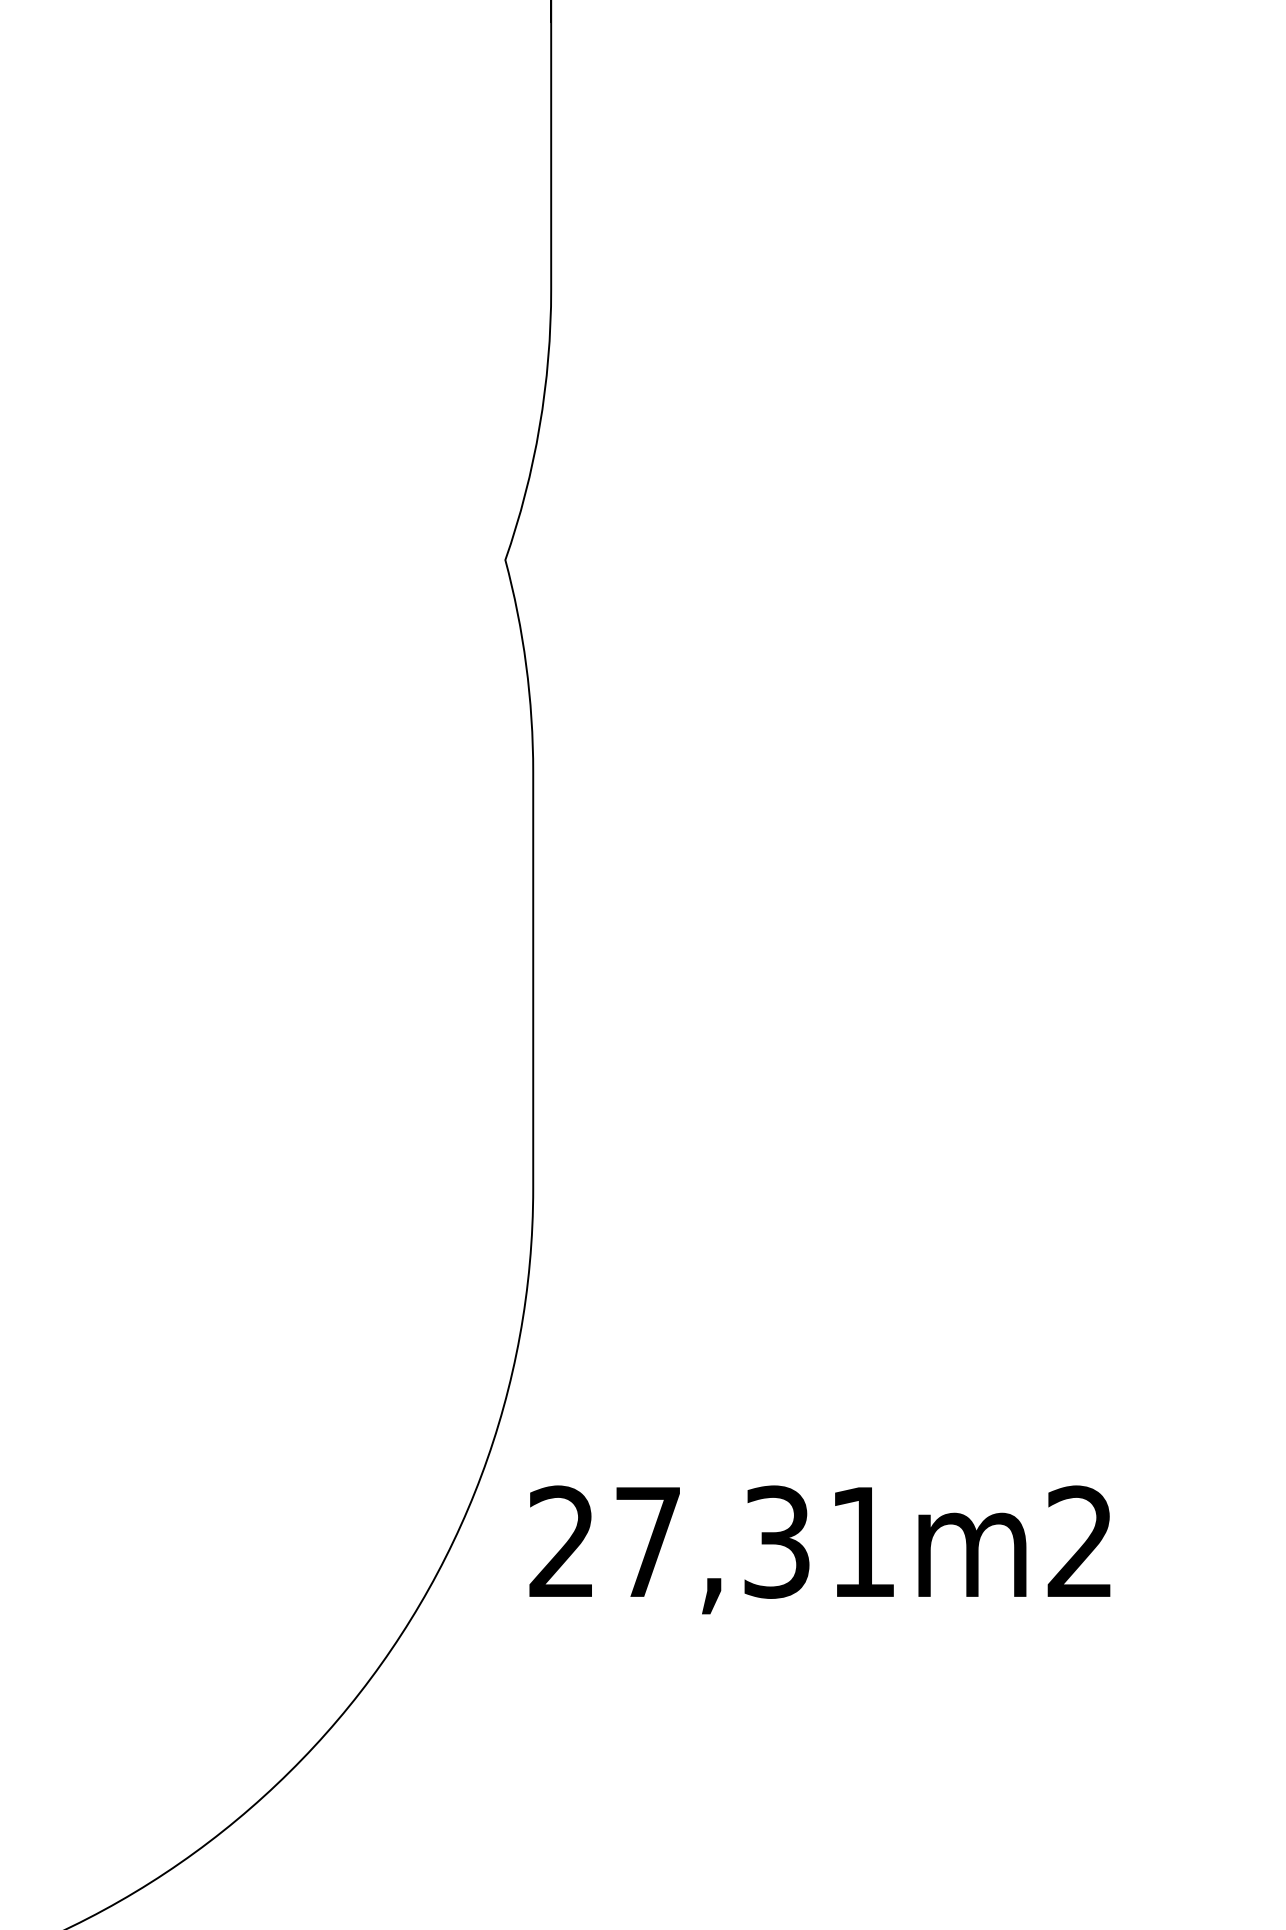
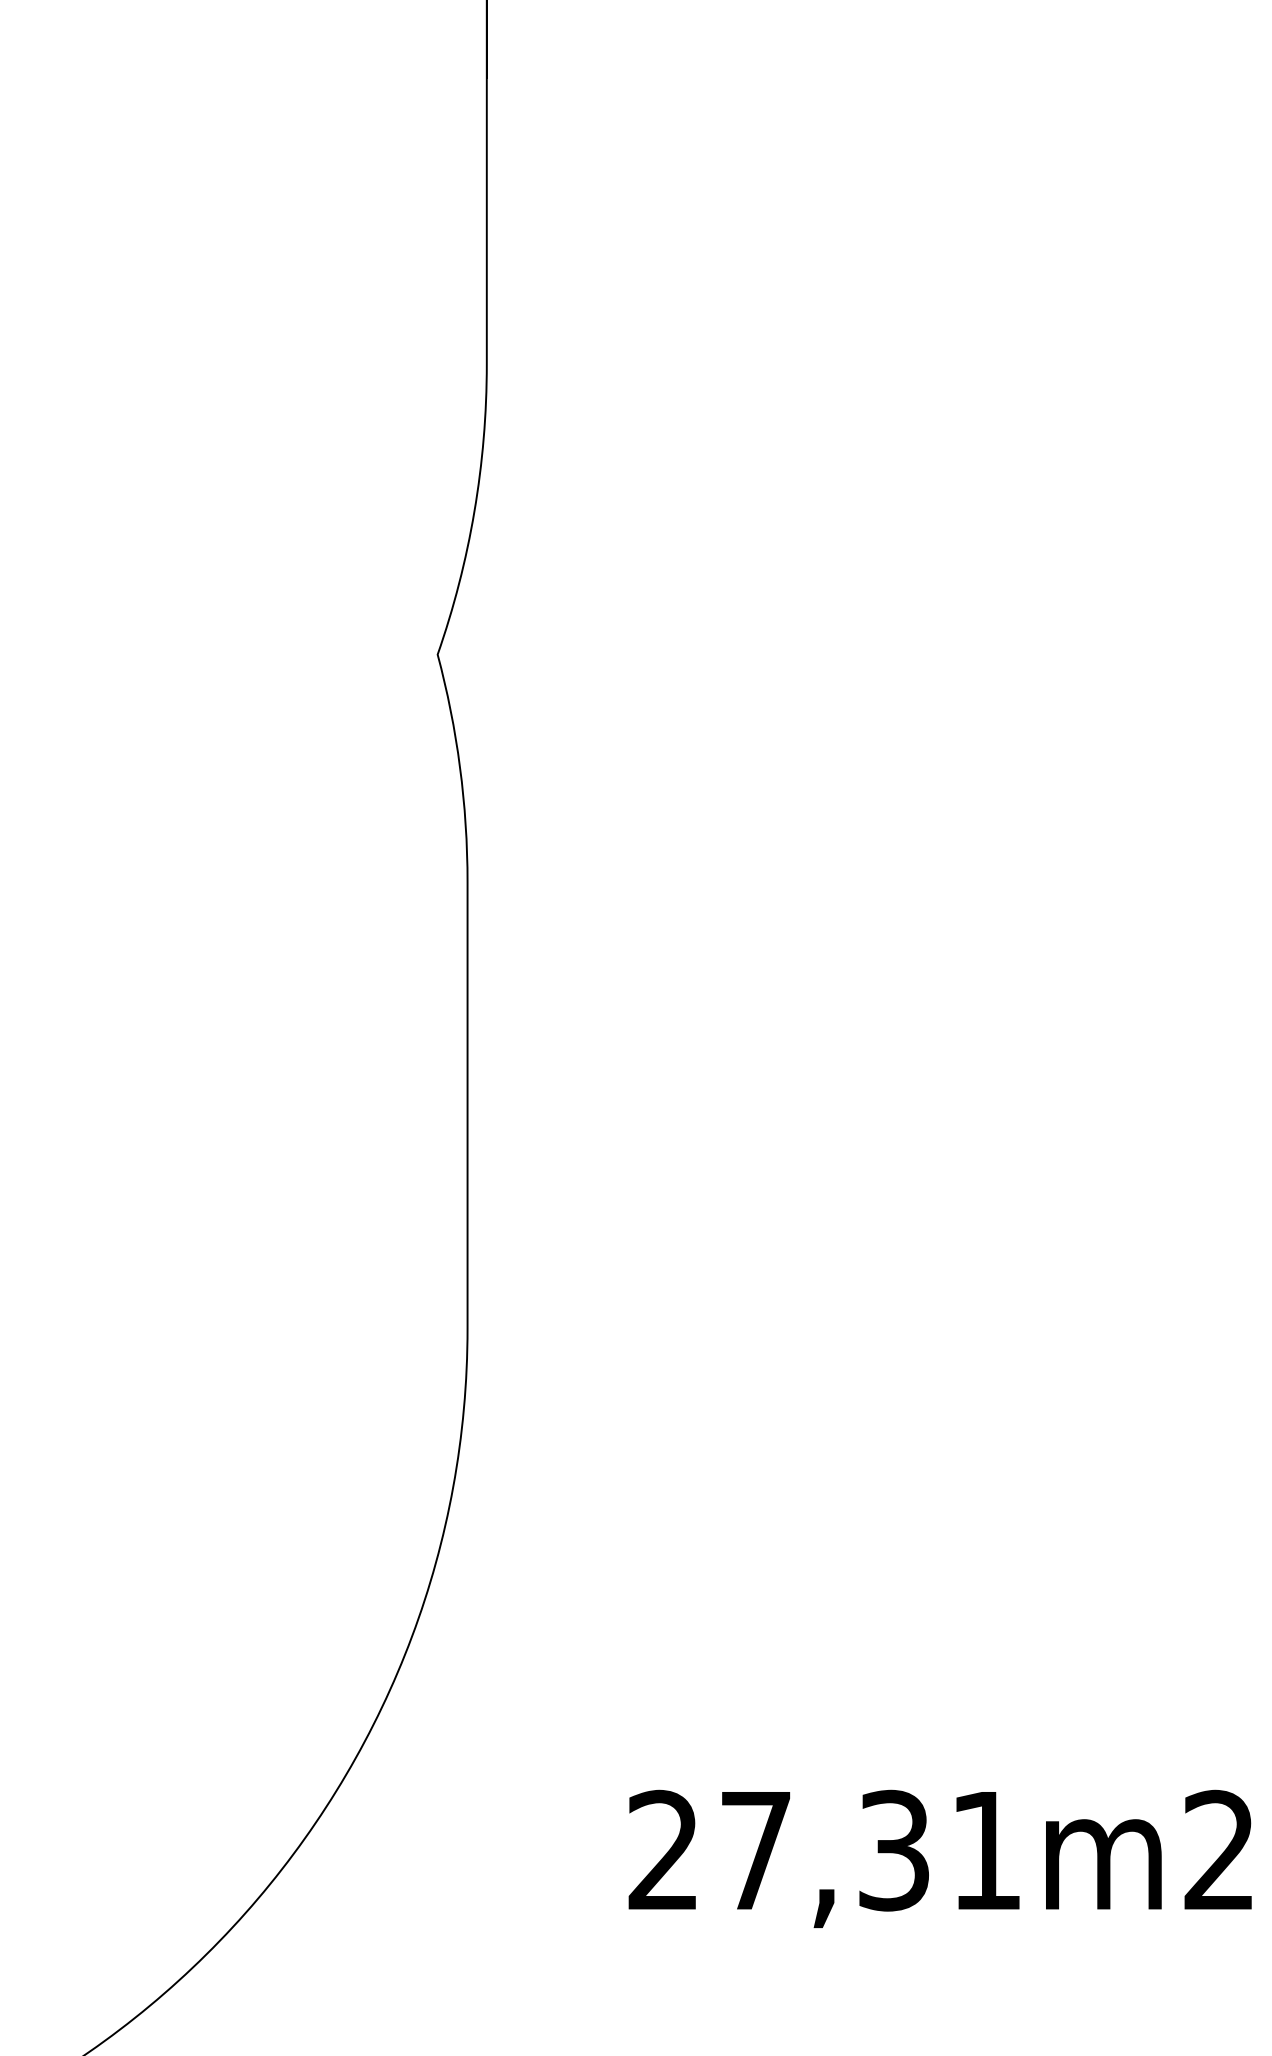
text: (819, 1549) -> (939, 1858), moved

